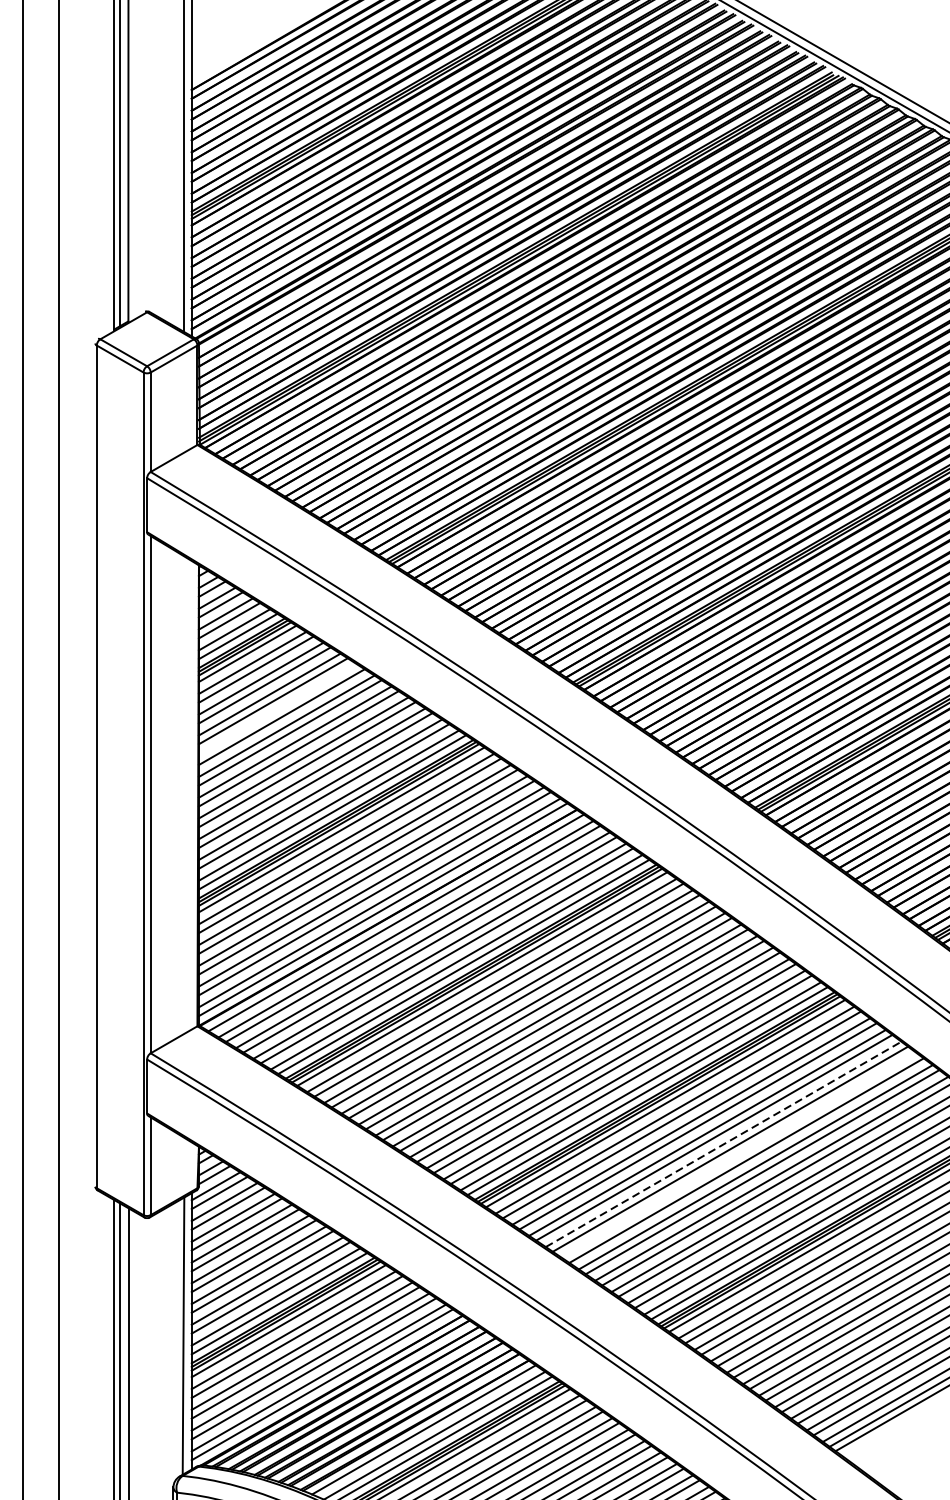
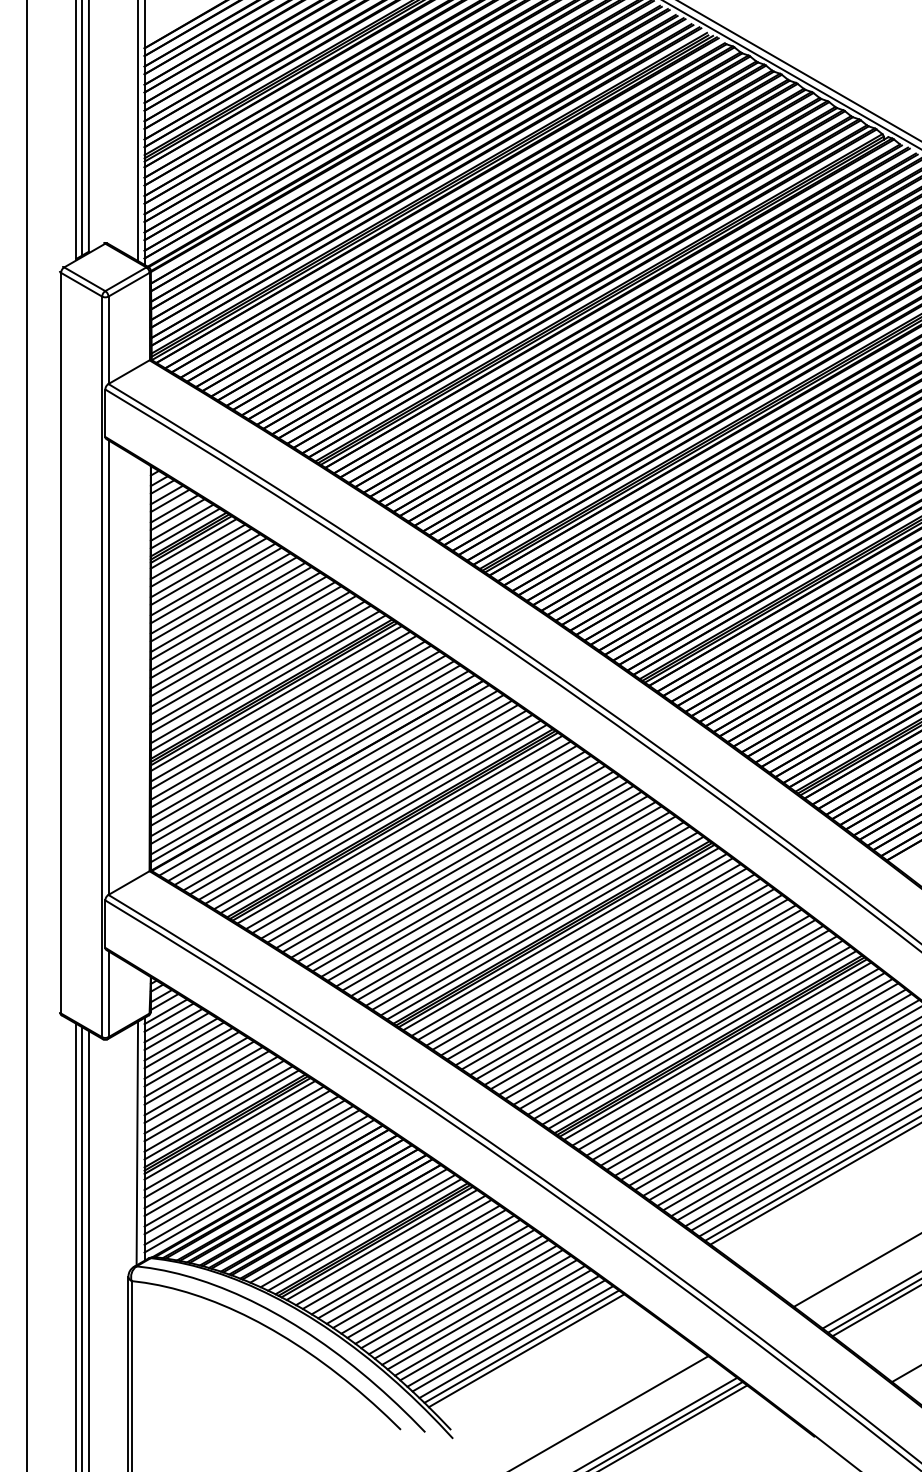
line: (278, 710) -> (220, 593), added
line: (724, 1143) -> (612, 974), dashed -> solid
line: (740, 1156) -> (626, 985), added

